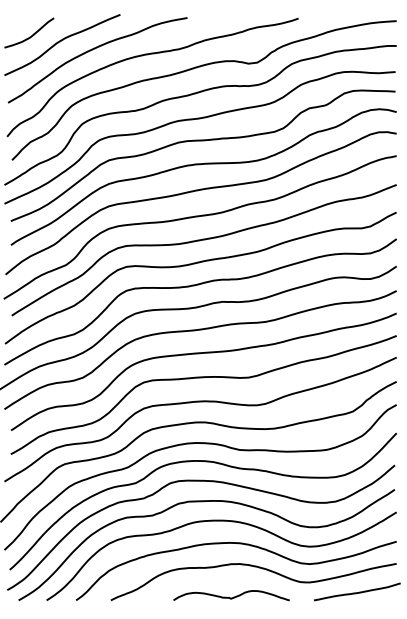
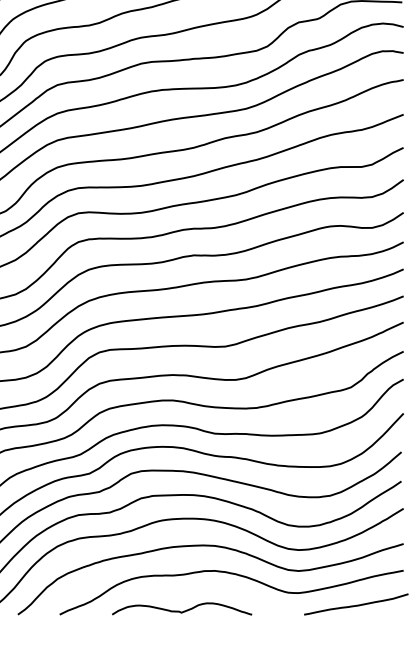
curve: (231, 597) -> (181, 611), moved

